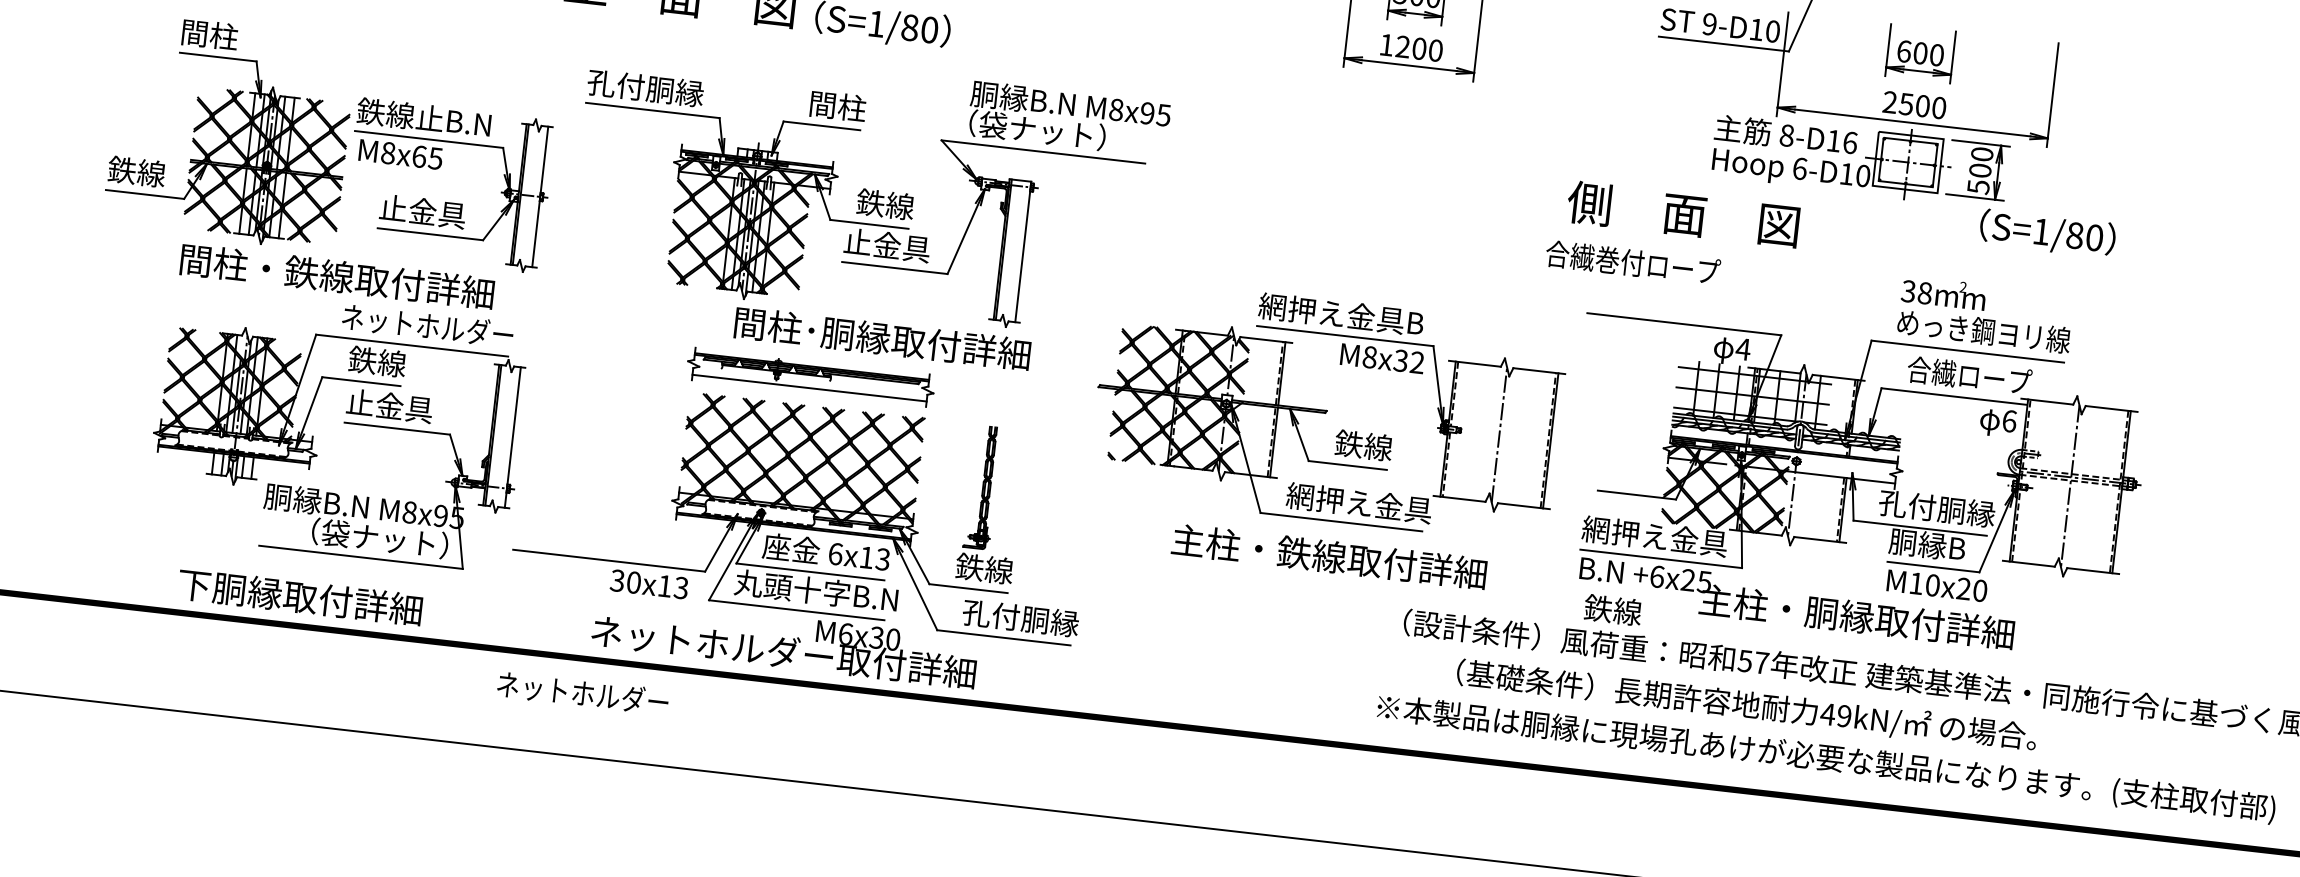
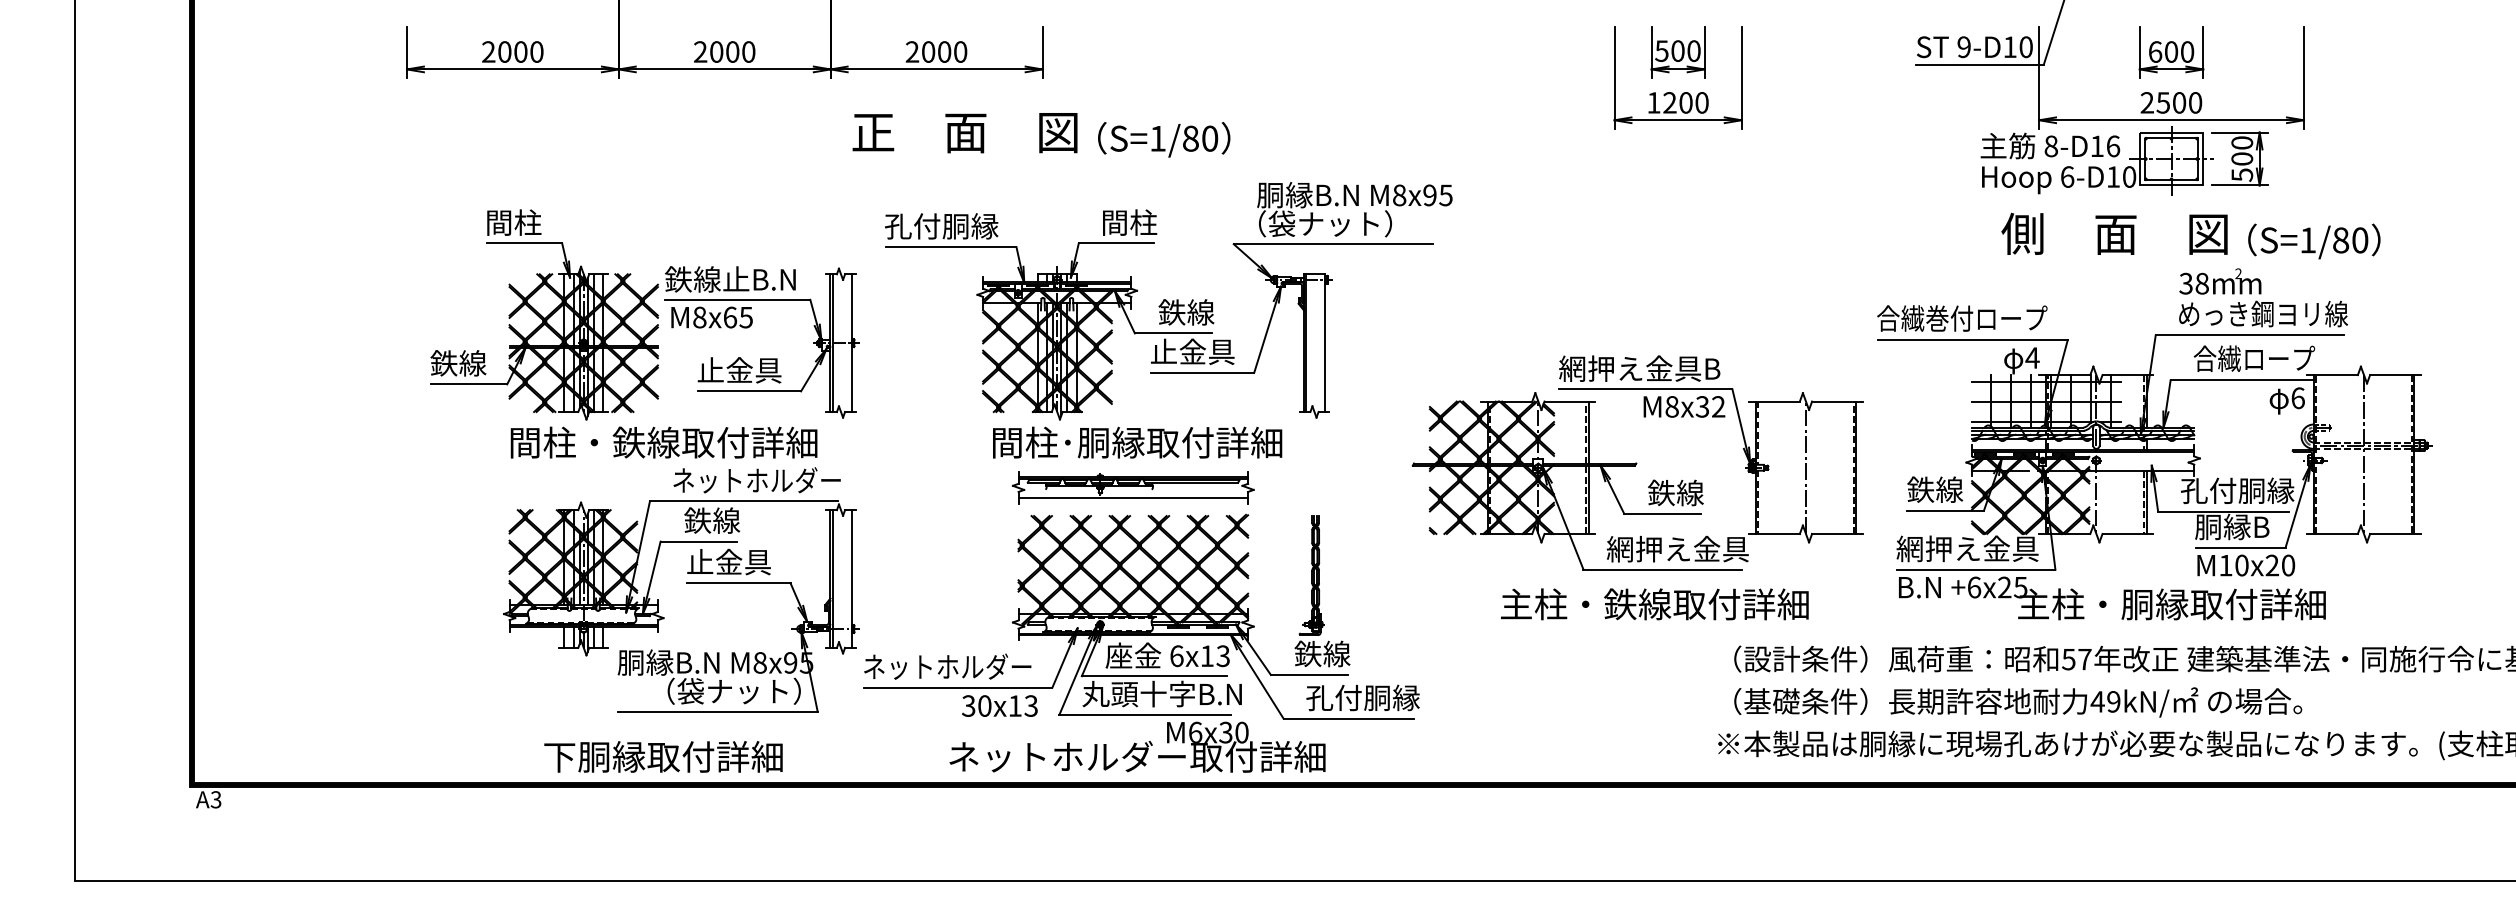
text: (1683, 213) -> (2114, 233), moved
text: (2047, 233) -> (2314, 241), moved
text: (1633, 262) -> (1962, 318), moved
text: (882, 338) -> (1137, 442), moved
text: (1613, 609) -> (1935, 489), moved
text: (582, 693) -> (947, 666), moved
text: (1747, 705) -> (2018, 702), moved

